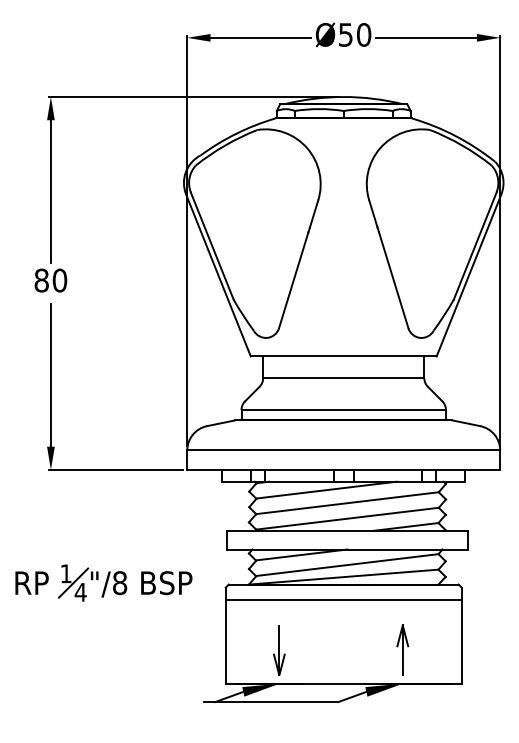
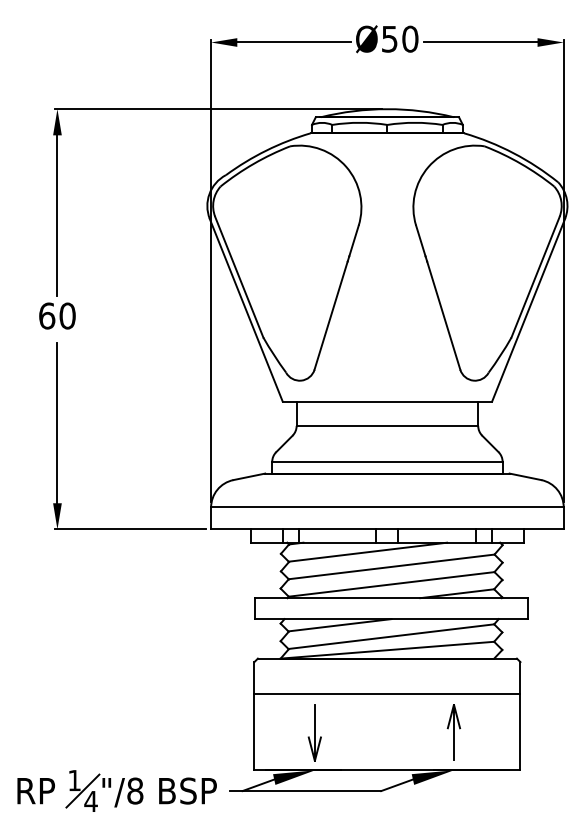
text: (41, 280) -> (46, 315), 80 -> 60
part: (103, 582) -> (116, 790), moved
line: (343, 599) -> (387, 693), moved

